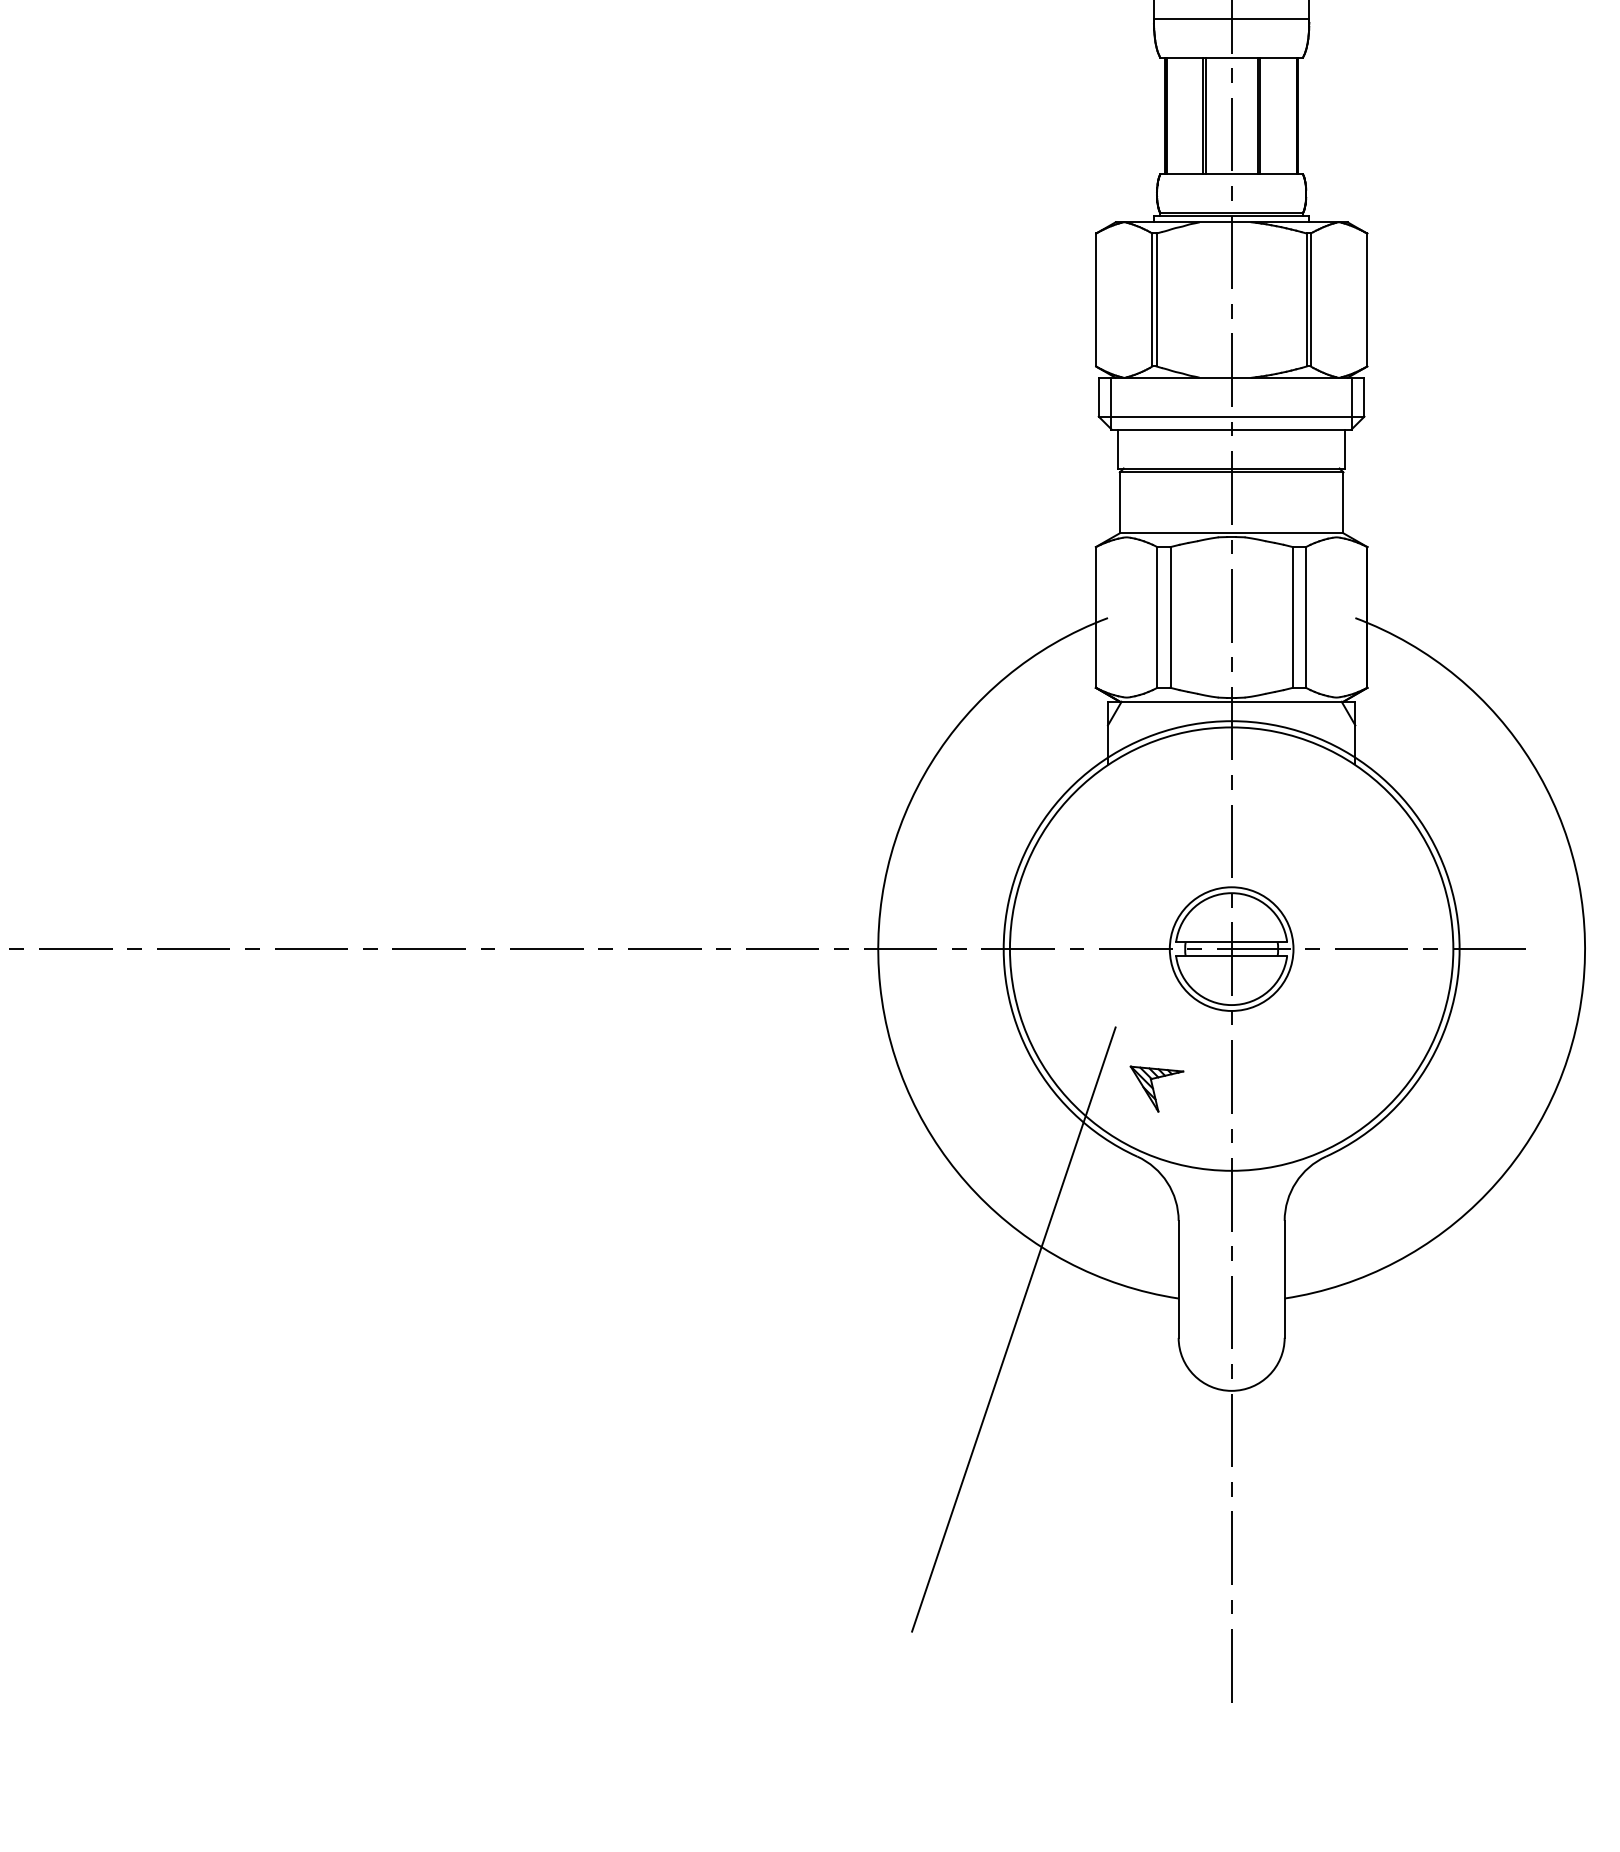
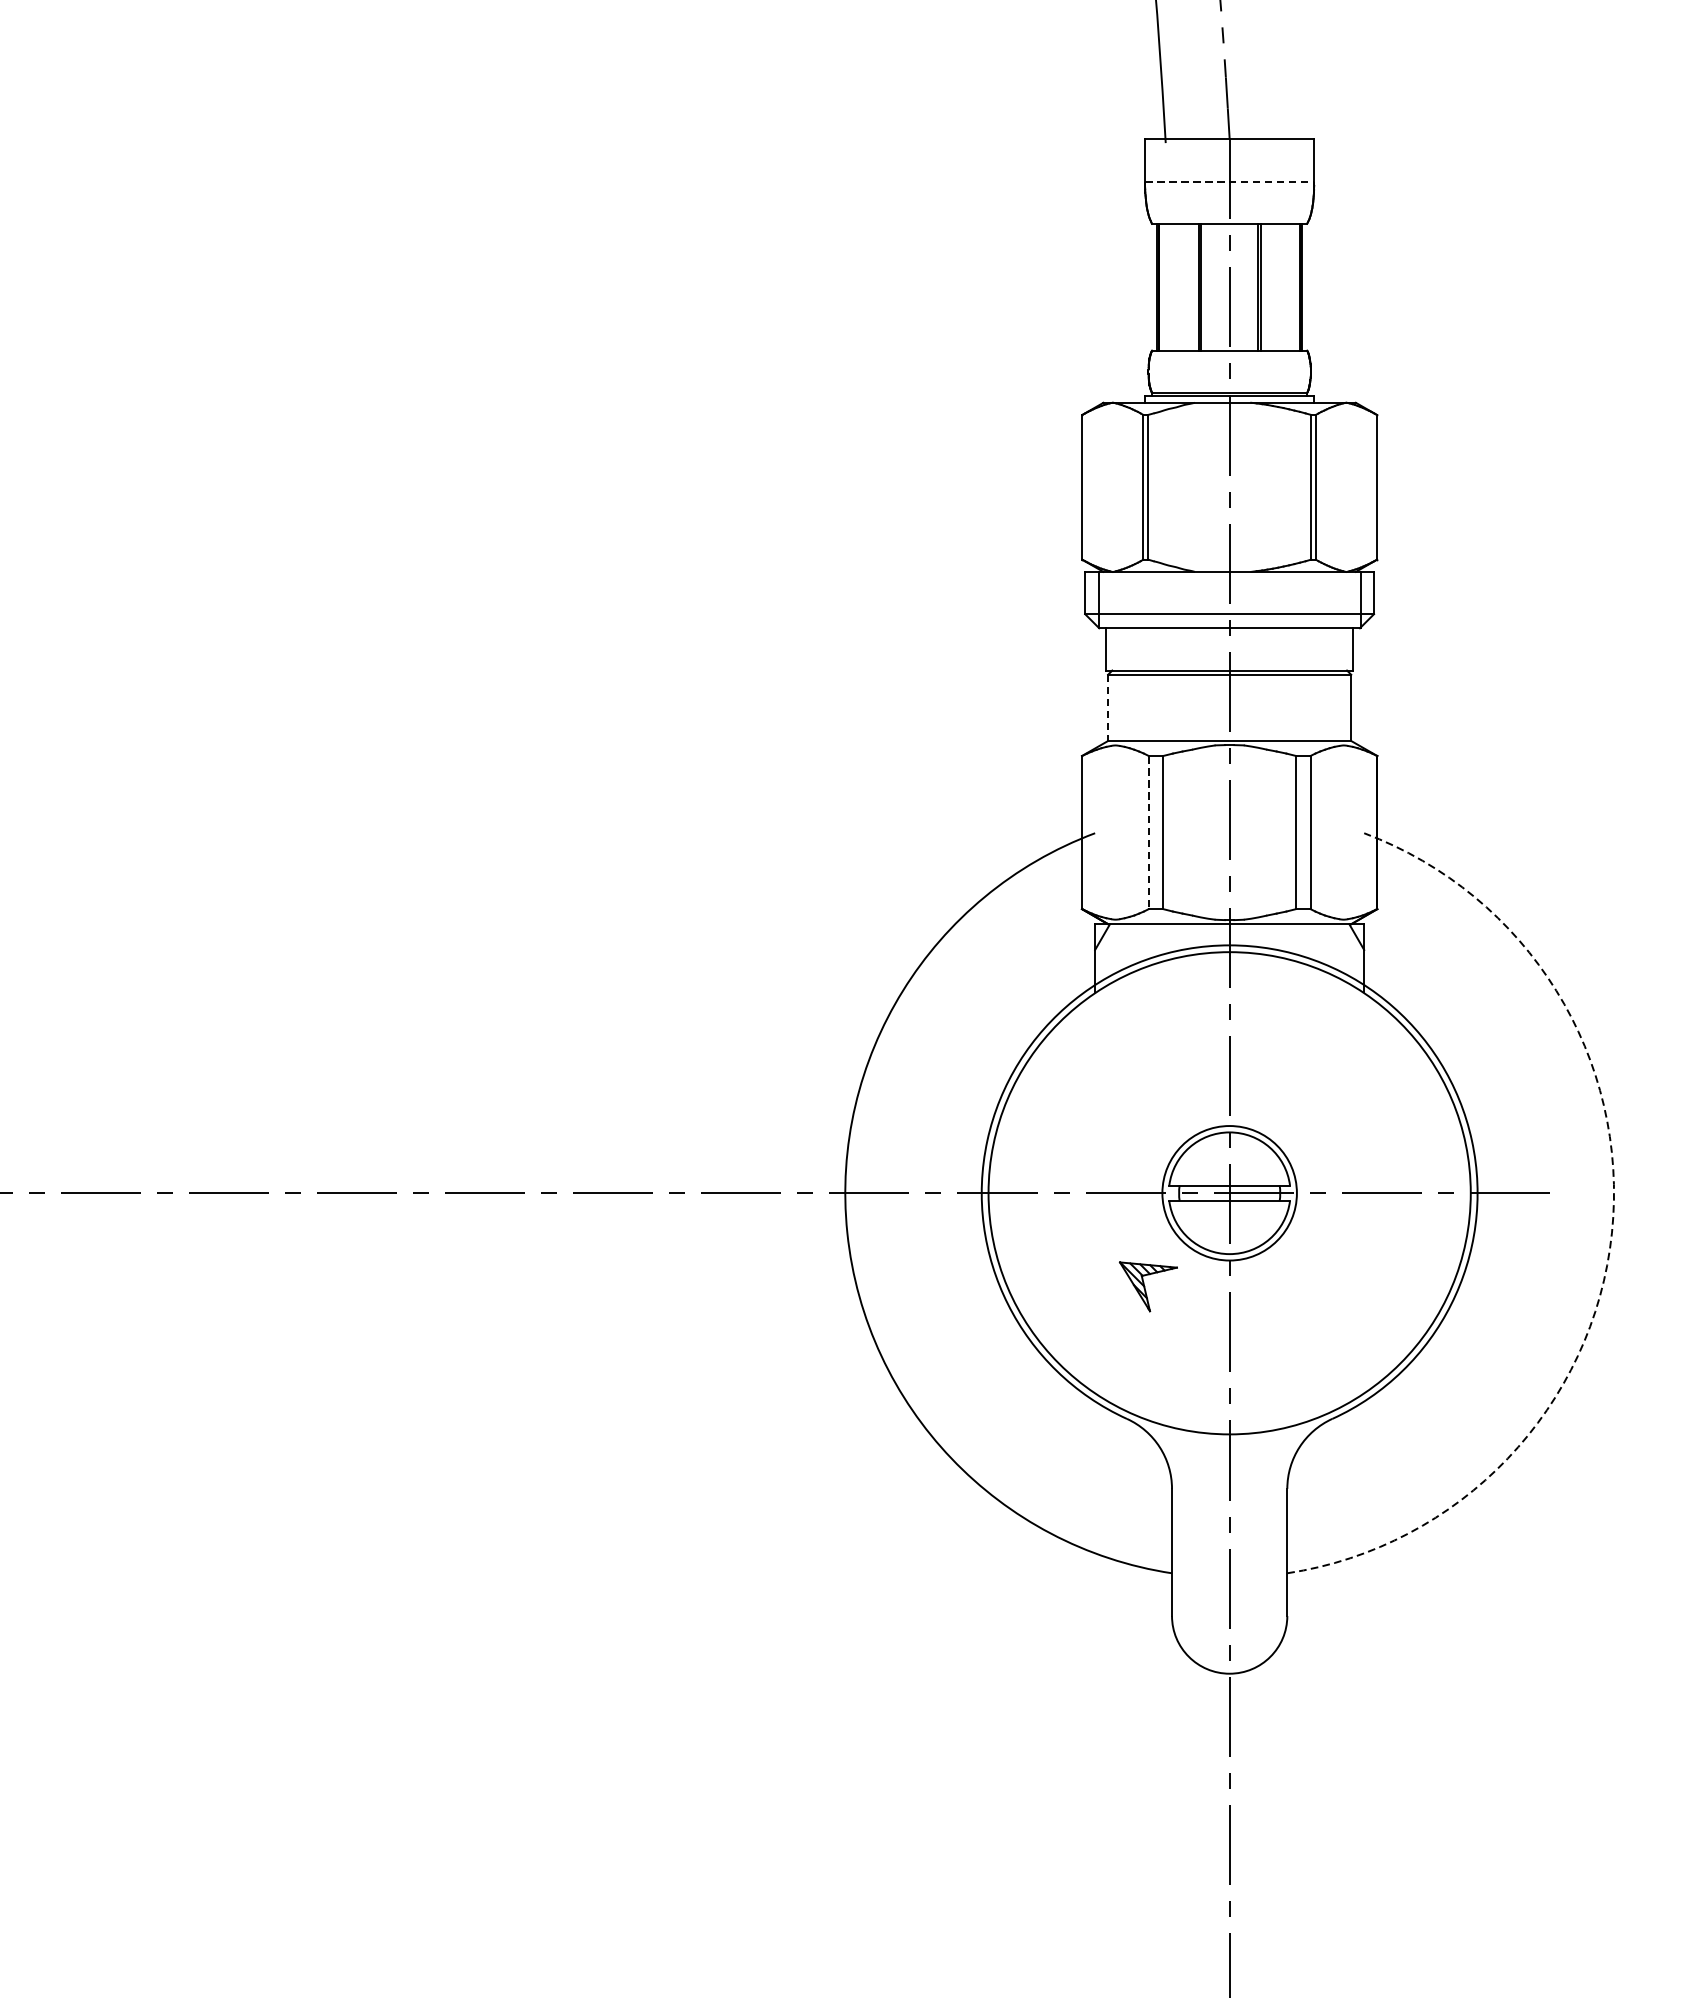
line: (1231, 18) -> (1229, 181), solid -> dashed
line: (1119, 503) -> (1107, 708), solid -> dashed
line: (1157, 617) -> (1149, 832), solid -> dashed
arc: (1583, 985) -> (1612, 1232), solid -> dashed
part: (1156, 1088) -> (1147, 1286), moved
line: (1013, 1329) -> (992, 1606), removed

